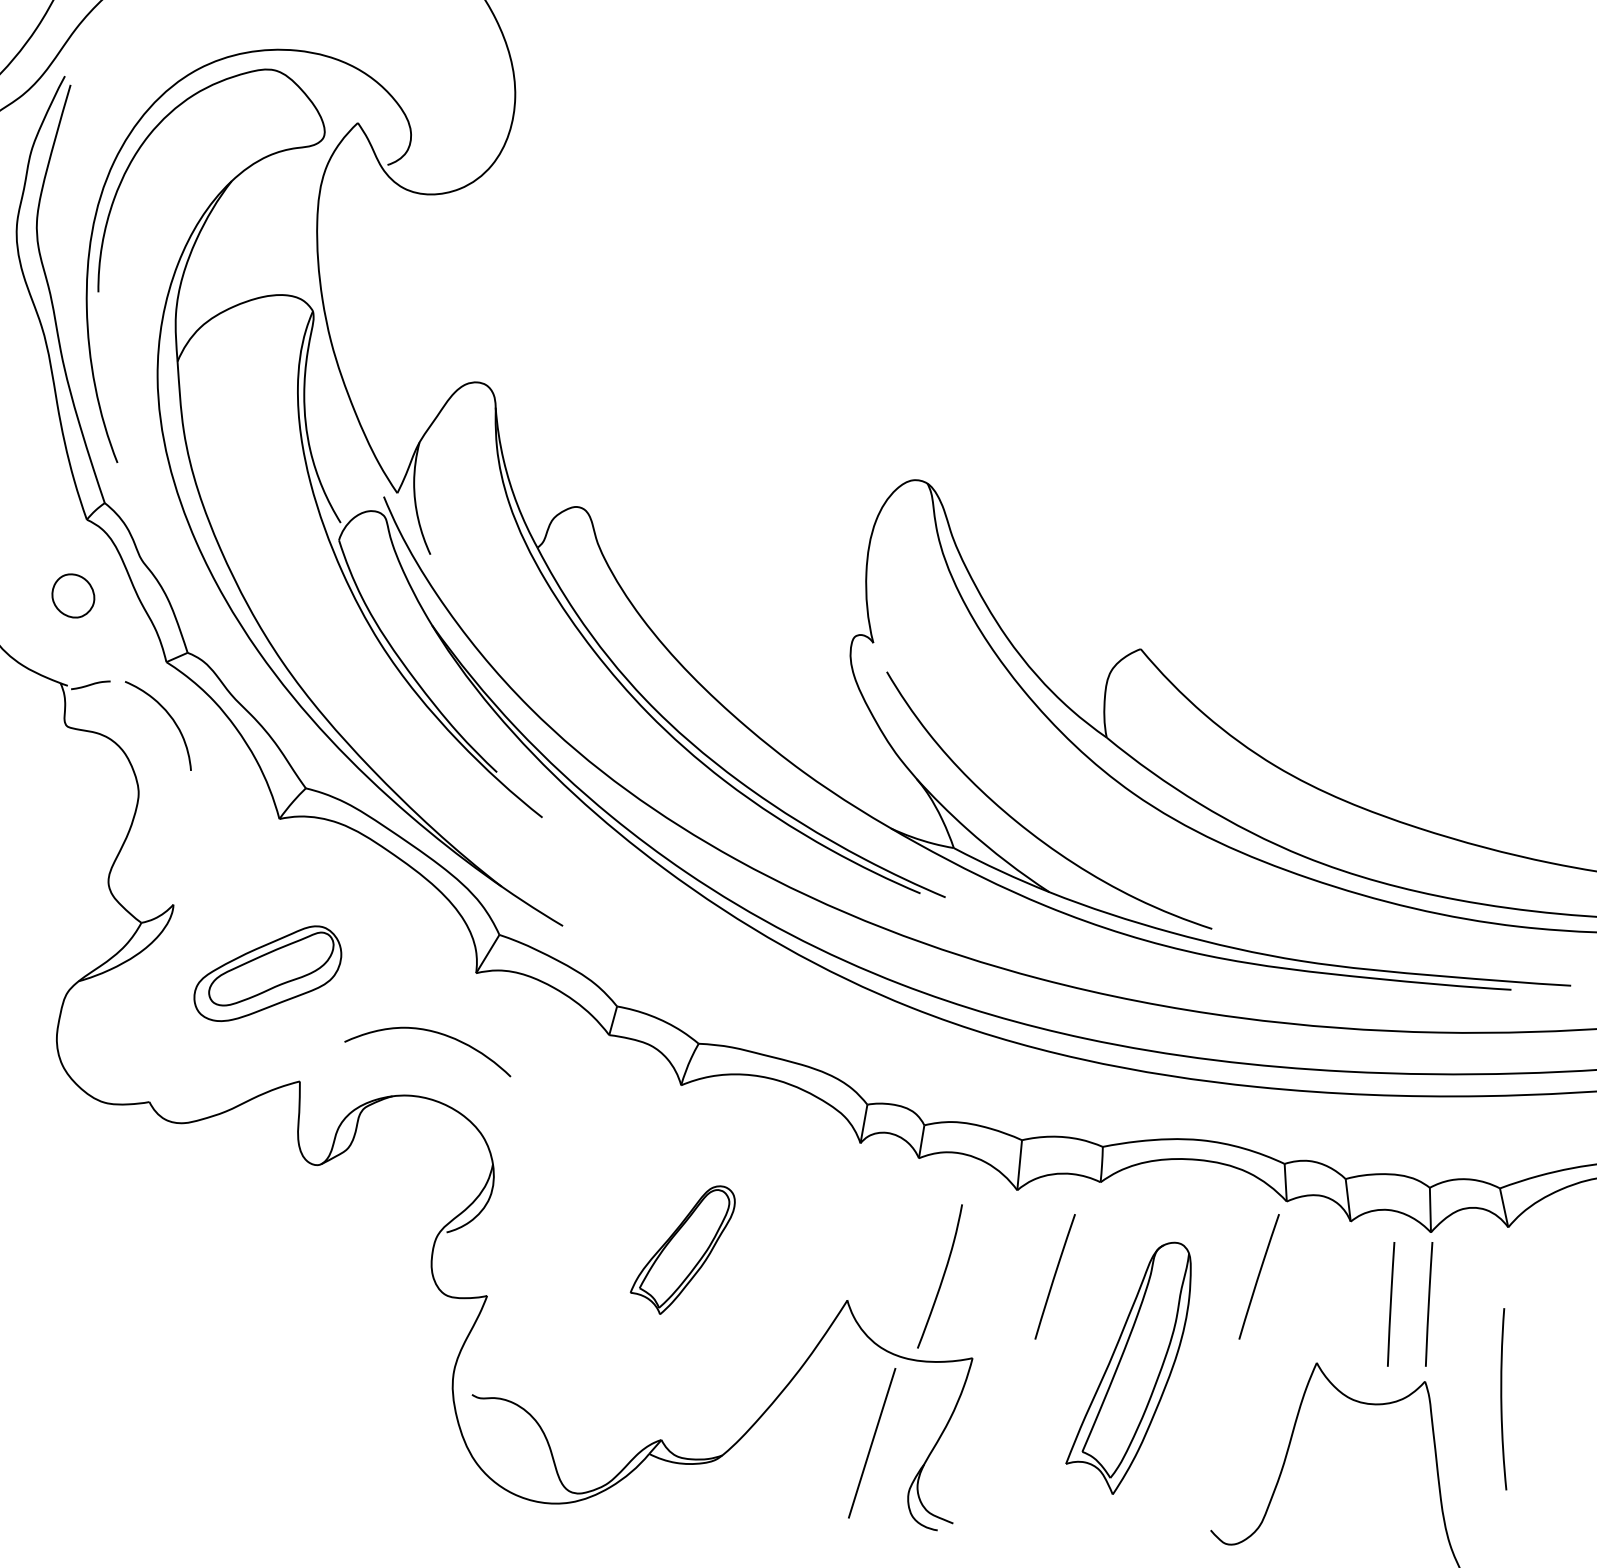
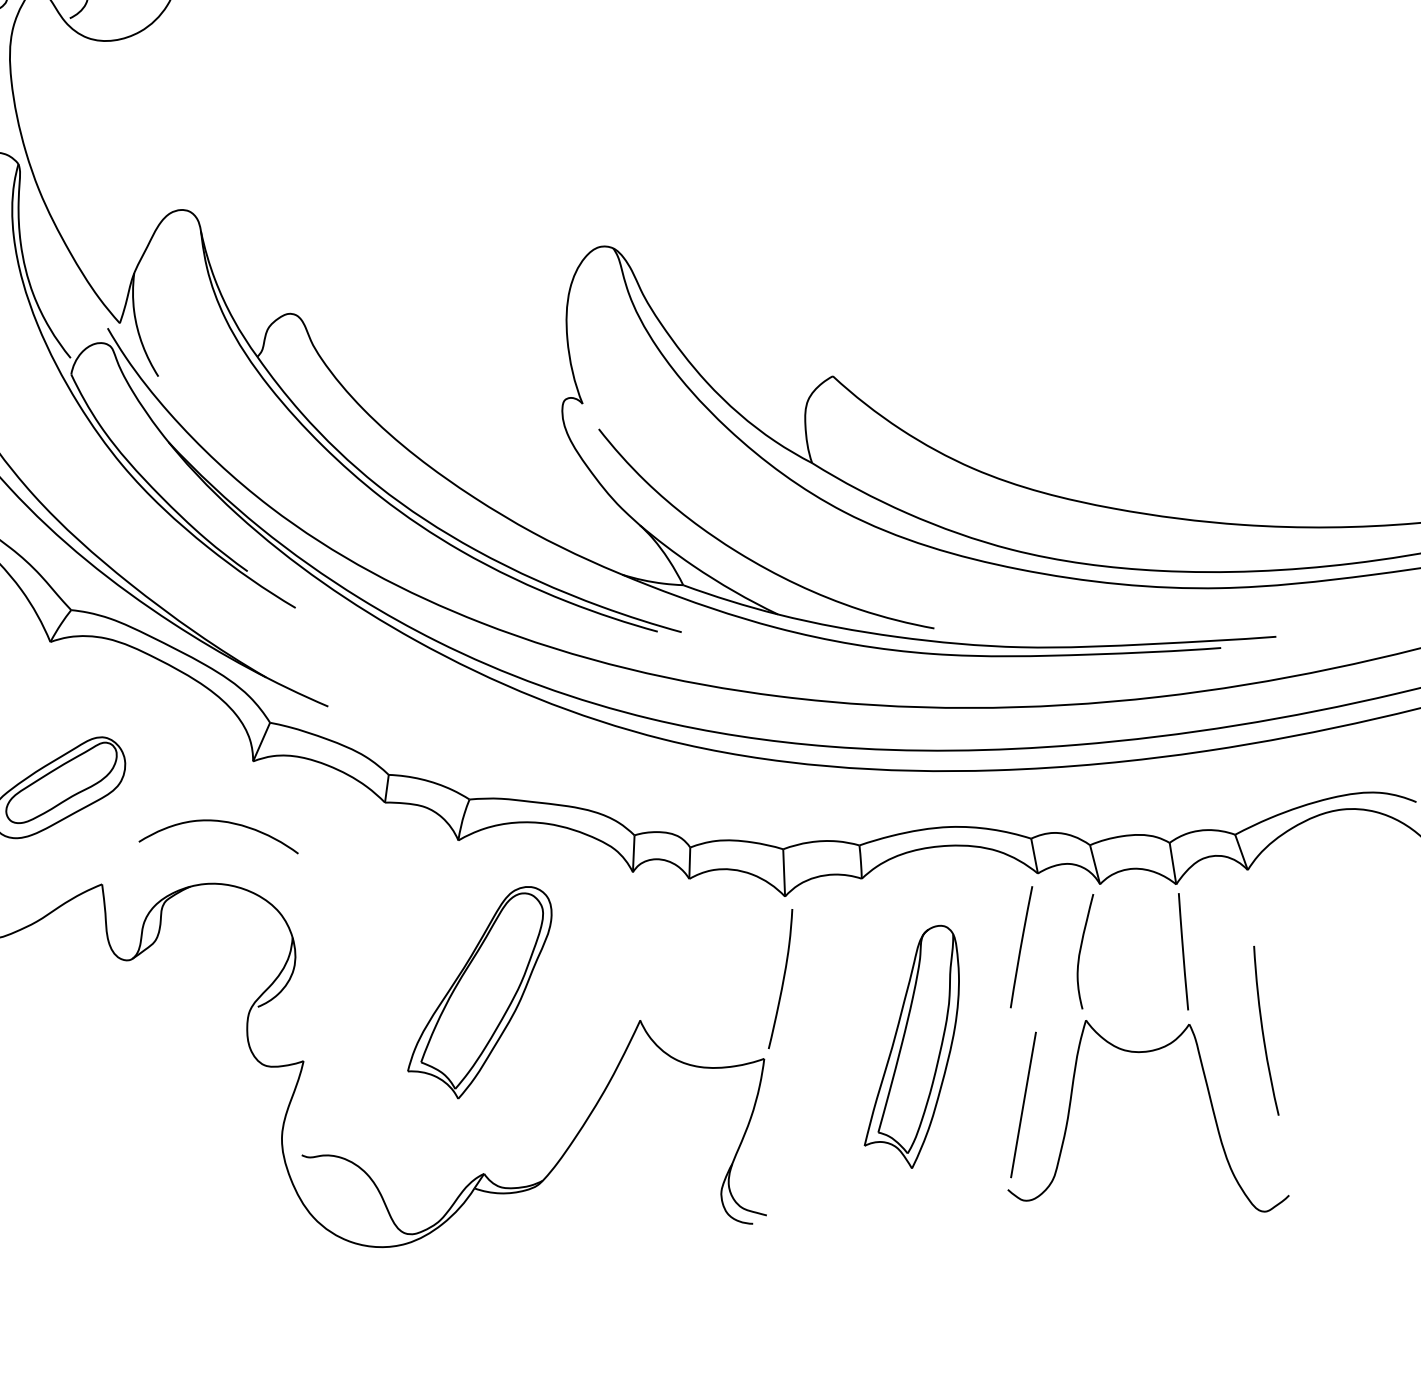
part: (682, 1249) -> (480, 993), size x1.67
line: (1054, 1276) -> (830, 972), removed
curve: (941, 1278) -> (782, 980), moved
curve: (1321, 1289) -> (1081, 951), added
line: (1391, 1304) -> (1148, 956), removed
line: (872, 1443) -> (1023, 1105), moved

